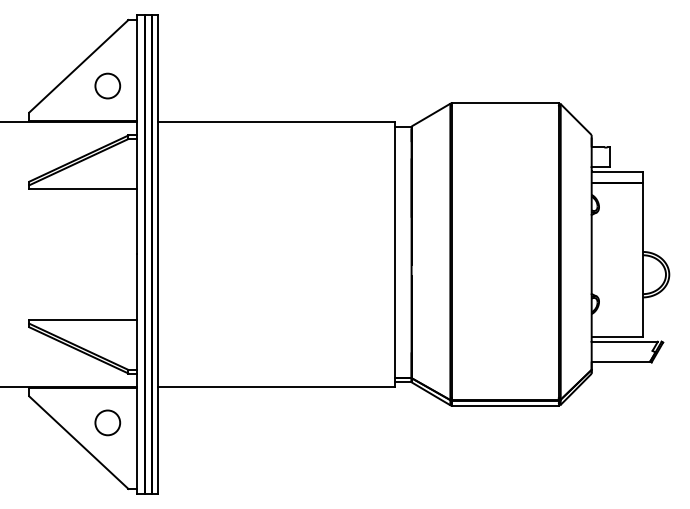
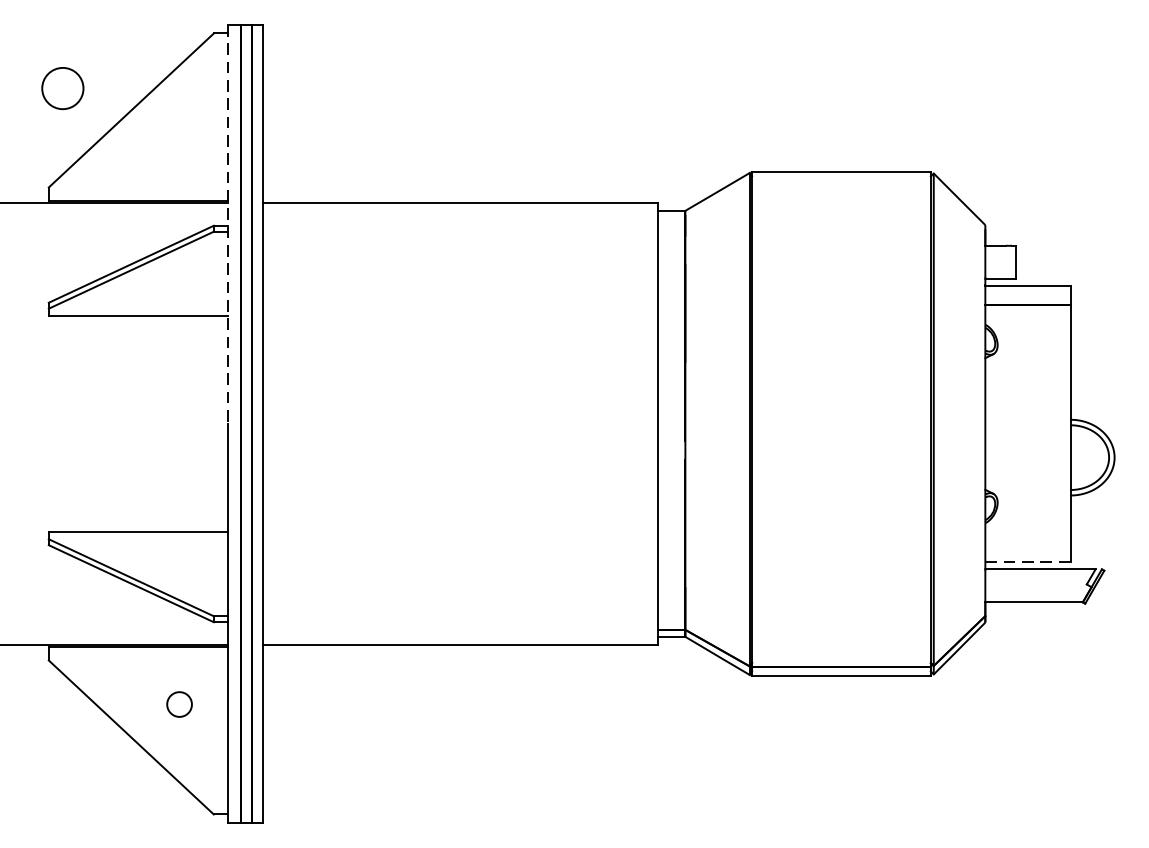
circle: (107, 85) -> (62, 87), moved
line: (136, 134) -> (227, 224), solid -> dashed
line: (617, 337) -> (1028, 562), solid -> dashed
circle: (107, 422) -> (178, 703), size x0.6

